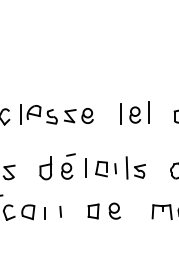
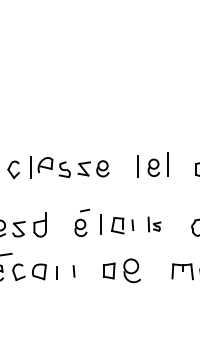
part: (45, 168) -> (39, 224), moved
part: (135, 168) -> (154, 224), size x0.6
part: (114, 210) -> (131, 270), size x1.4

